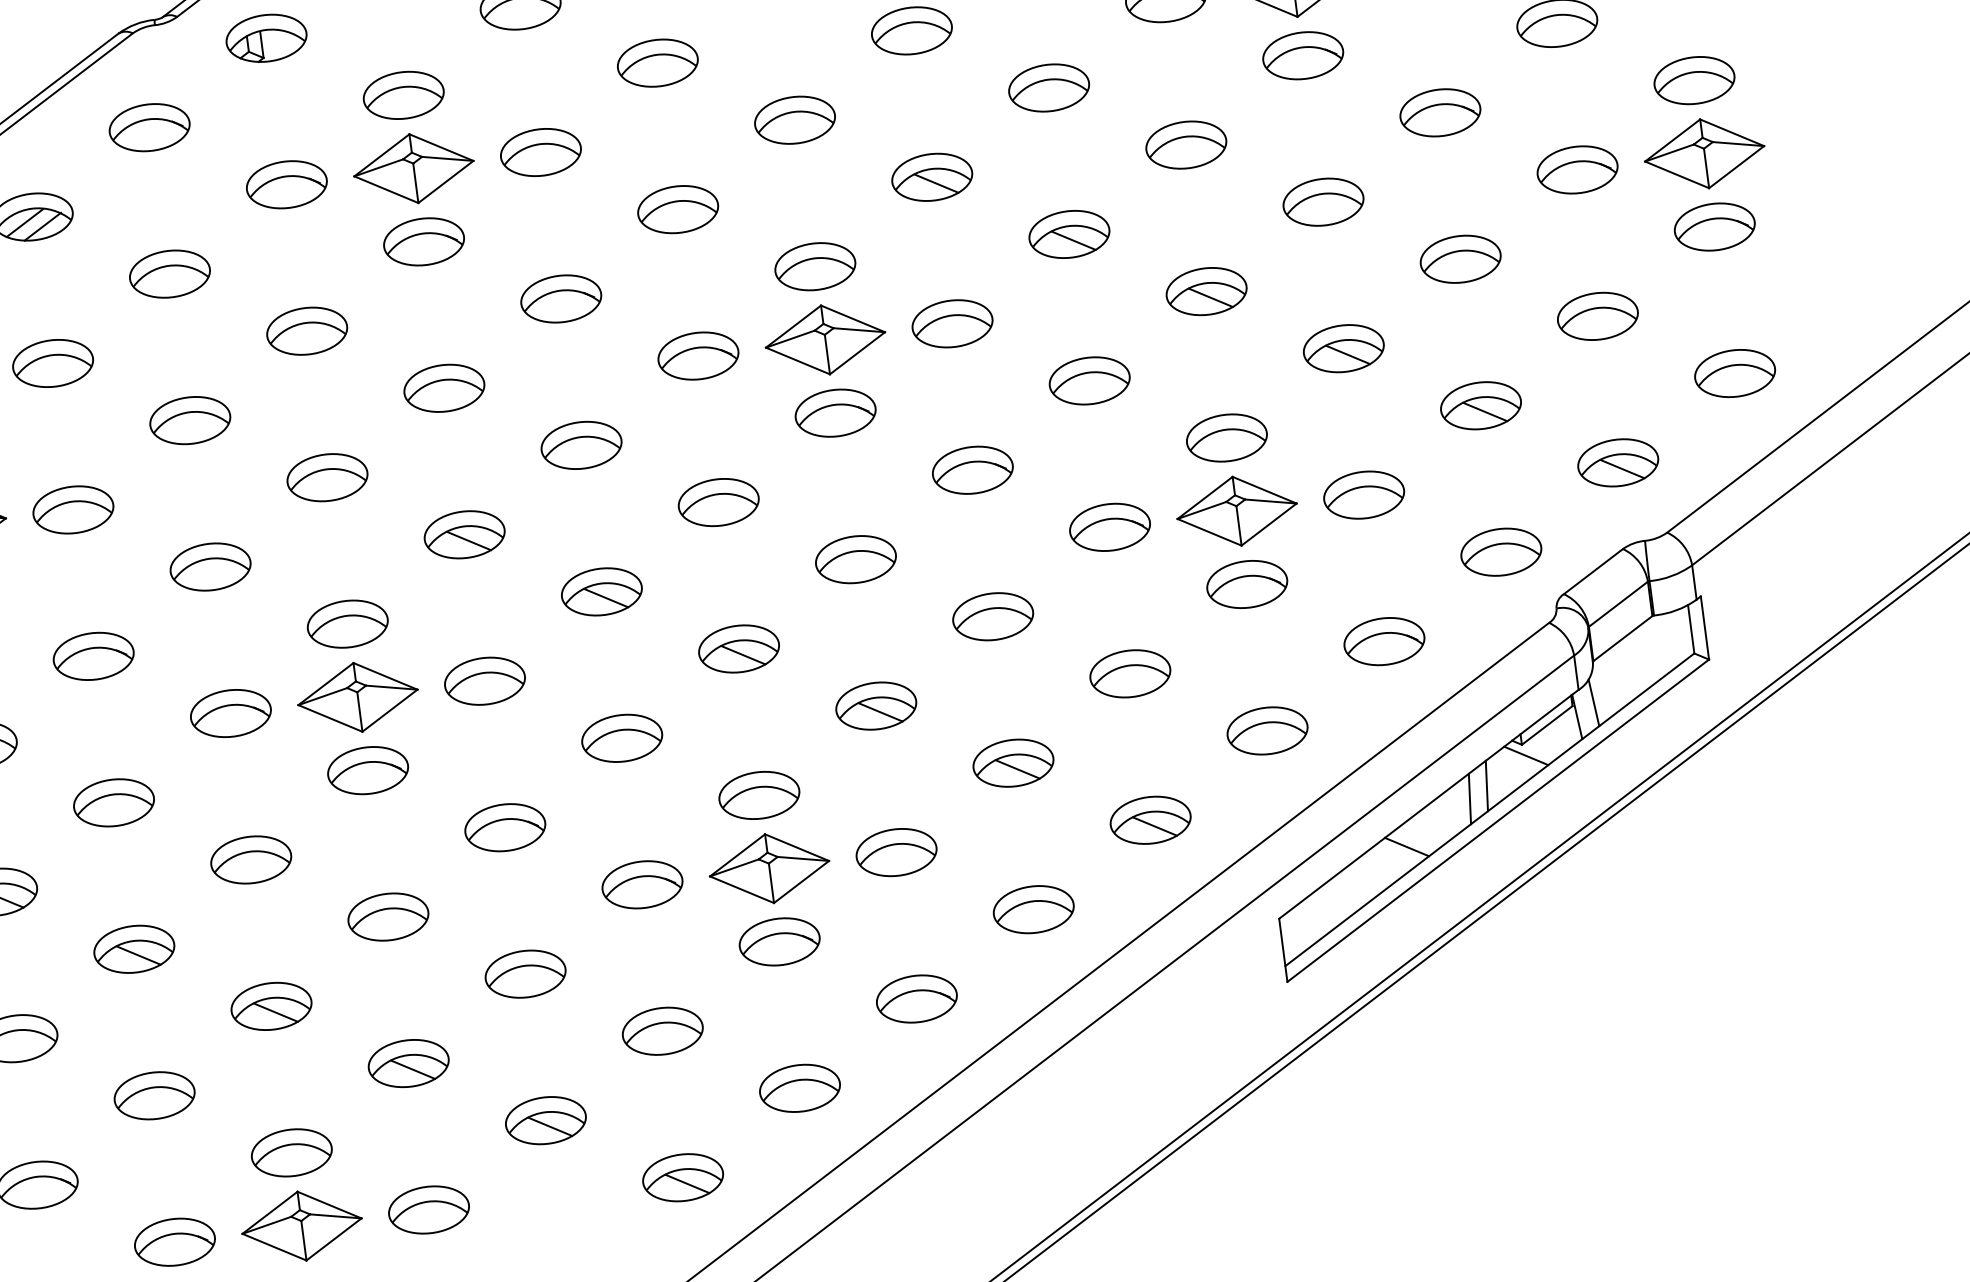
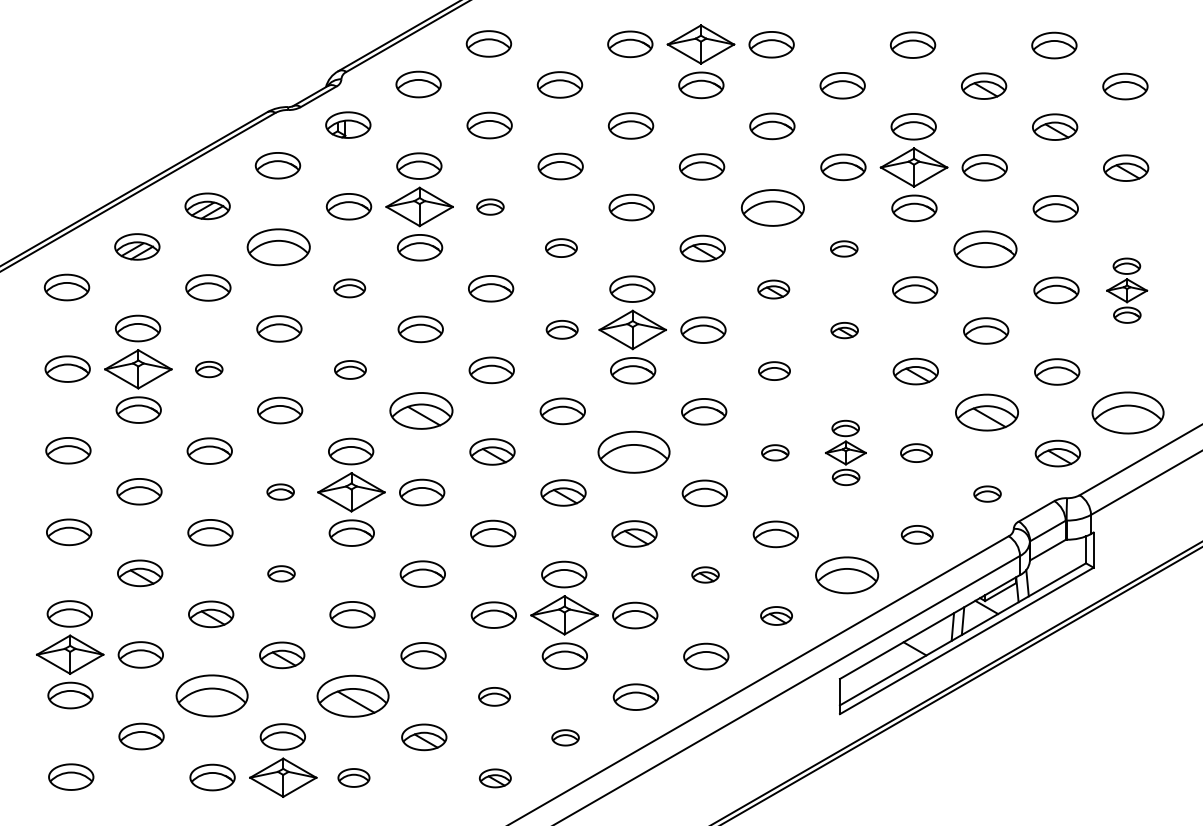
part: (1049, 87) -> (773, 207), size x1.4
part: (1440, 113) -> (985, 249), size x1.4
part: (1186, 144) -> (844, 248), size x0.6
part: (541, 151) -> (490, 206), size x0.6
part: (1703, 153) -> (1126, 290), size x0.6
part: (678, 208) -> (561, 247), size x0.7
part: (1068, 234) -> (773, 289), size x0.7
part: (169, 274) -> (278, 247), size x1.4
part: (1206, 291) -> (844, 330), size x0.6
part: (306, 331) -> (349, 288), size x0.7
part: (699, 355) -> (562, 329), size x0.7
part: (1735, 372) -> (1128, 412), size x1.6
part: (1089, 379) -> (774, 370), size x0.7
part: (1480, 405) -> (986, 412), size x1.4
part: (327, 476) -> (350, 369), size x0.7
part: (1363, 493) -> (916, 452), size x0.7
part: (74, 509) -> (209, 369), size x0.6
part: (1236, 510) -> (845, 452), size x0.6
part: (1110, 526) -> (775, 452), size x0.6
part: (464, 533) -> (421, 410), size x1.4
part: (1501, 551) -> (987, 493), size x0.6
part: (855, 559) -> (633, 452), size x1.6
part: (1384, 641) -> (917, 534), size x0.7
part: (230, 712) -> (280, 491), size x0.6
part: (1266, 731) -> (846, 575), size x1.4
part: (1013, 762) -> (705, 574), size x0.6
part: (1150, 819) -> (776, 615), size x0.7
part: (251, 859) -> (281, 573), size x0.6
part: (662, 1030) -> (494, 696), size x0.7
part: (409, 1063) -> (353, 696), size x1.6
part: (799, 1087) -> (565, 737), size x0.6
part: (153, 1095) -> (211, 695), size x1.6
part: (683, 1177) -> (495, 778), size x0.7
part: (428, 1209) -> (353, 777), size x0.7

